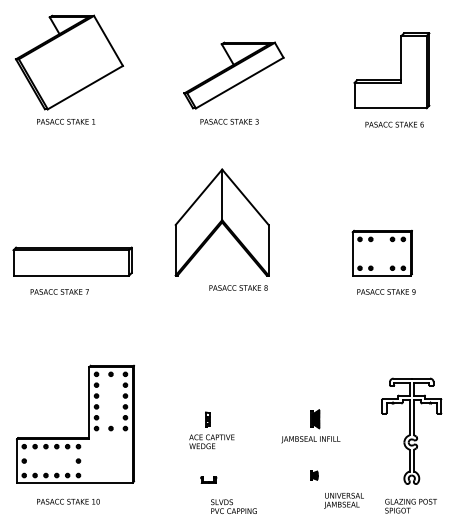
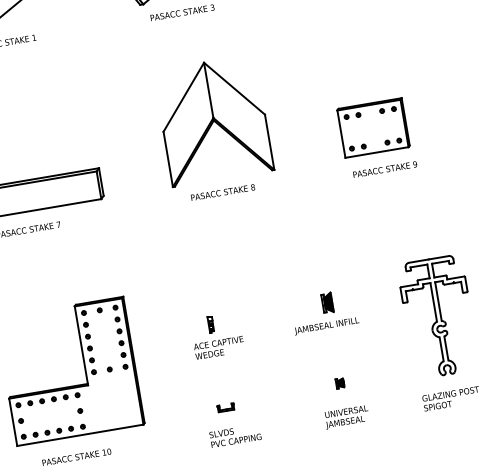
part: (221, 222) -> (213, 120), moved
part: (310, 426) -> (323, 311), moved
part: (211, 430) -> (216, 335), moved
text: (343, 500) -> (346, 416), moved
text: (233, 506) -> (234, 435), moved

